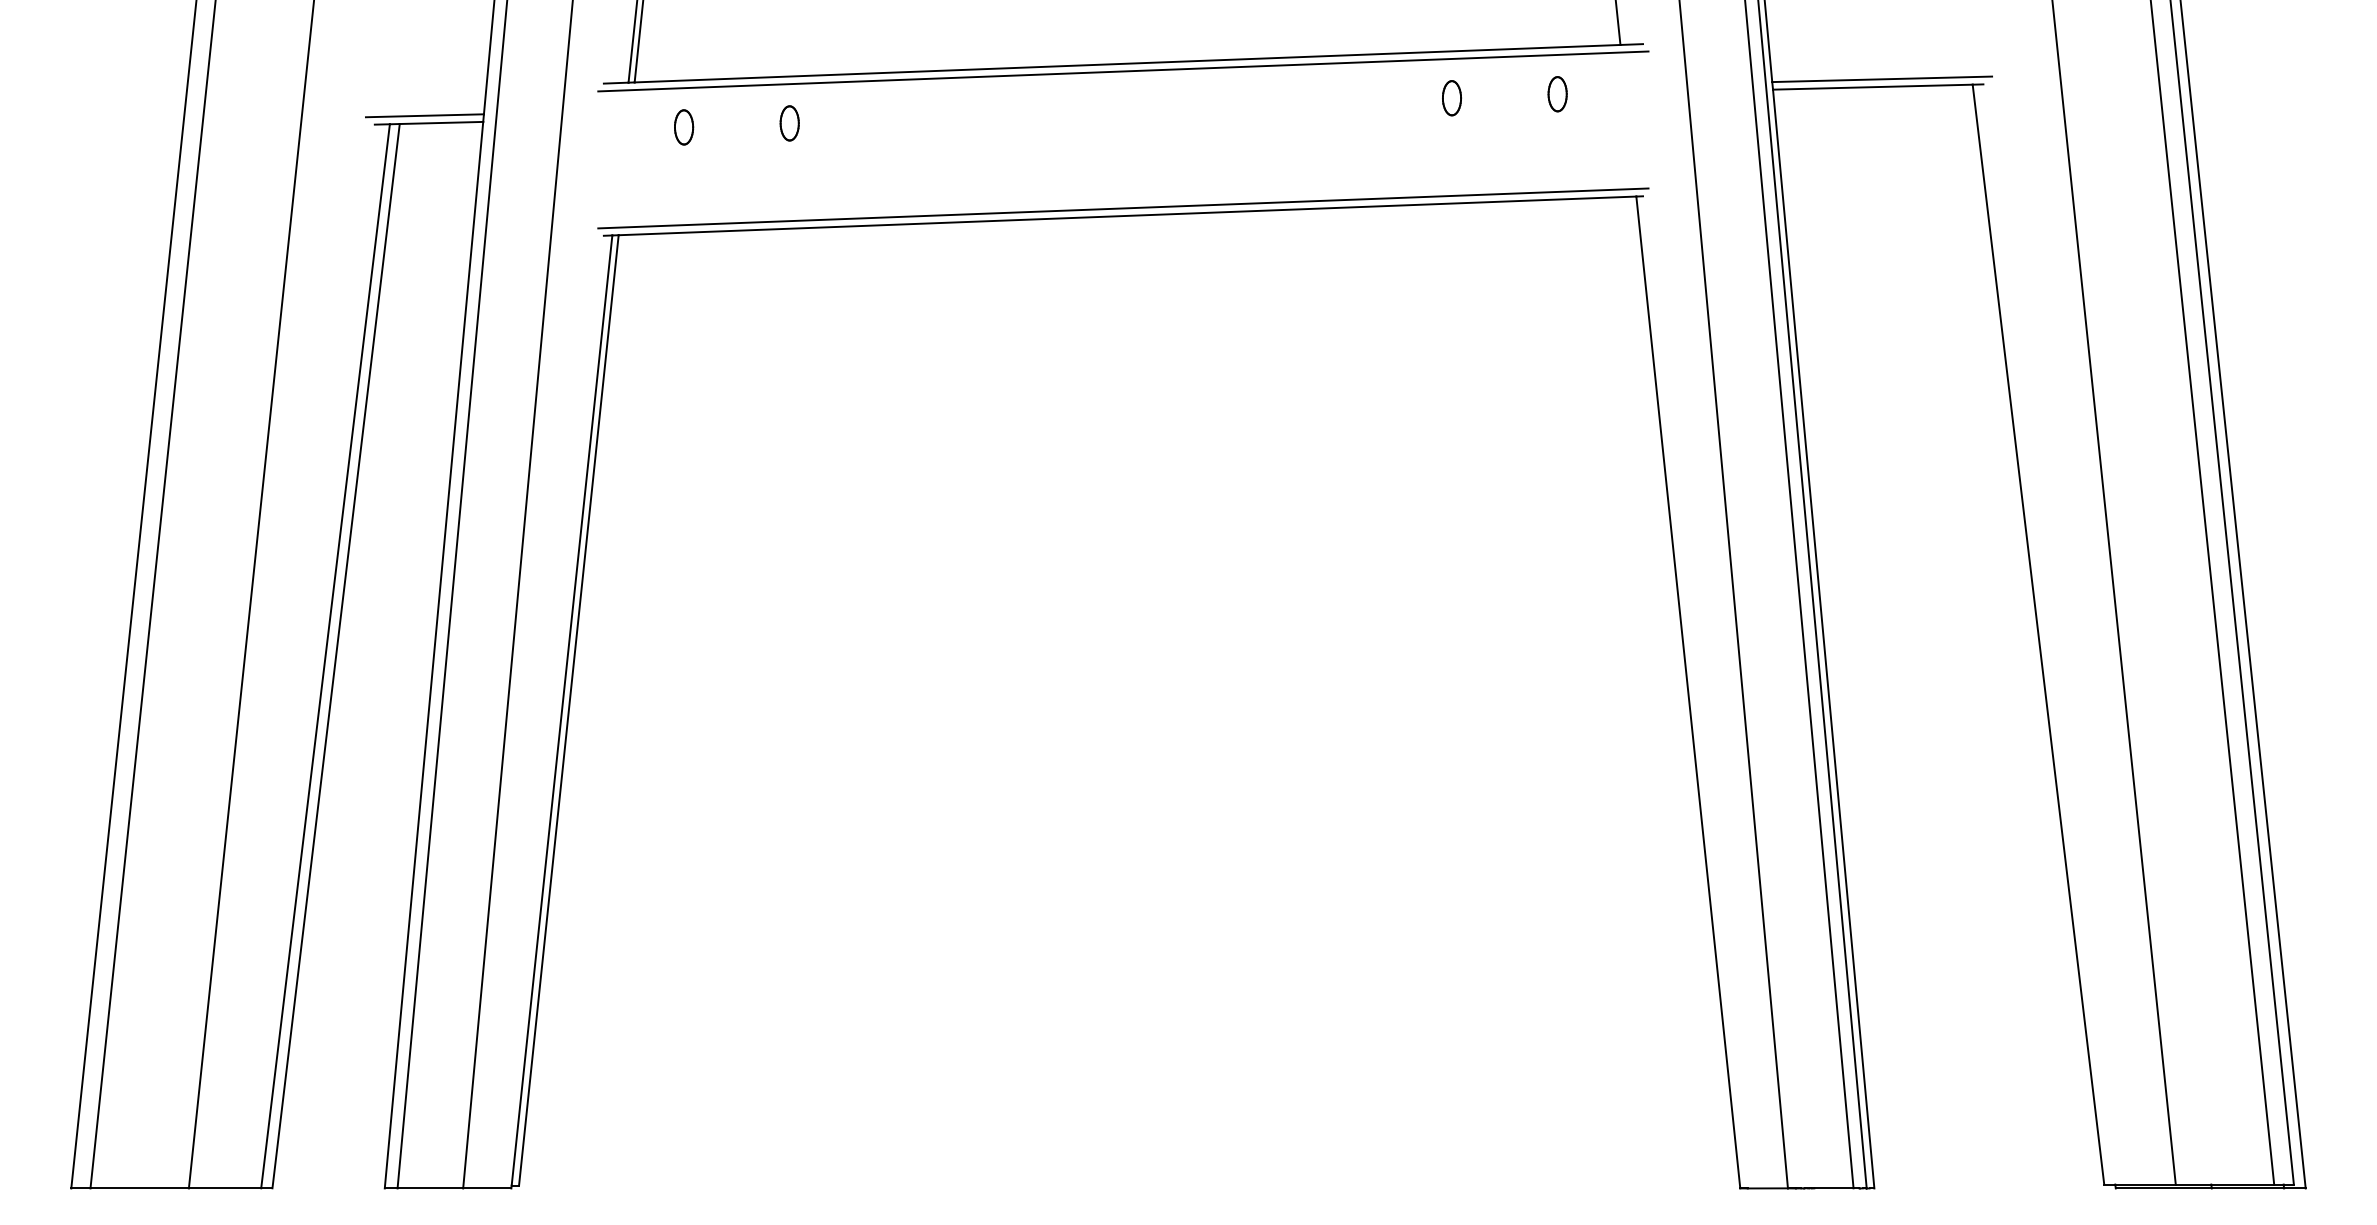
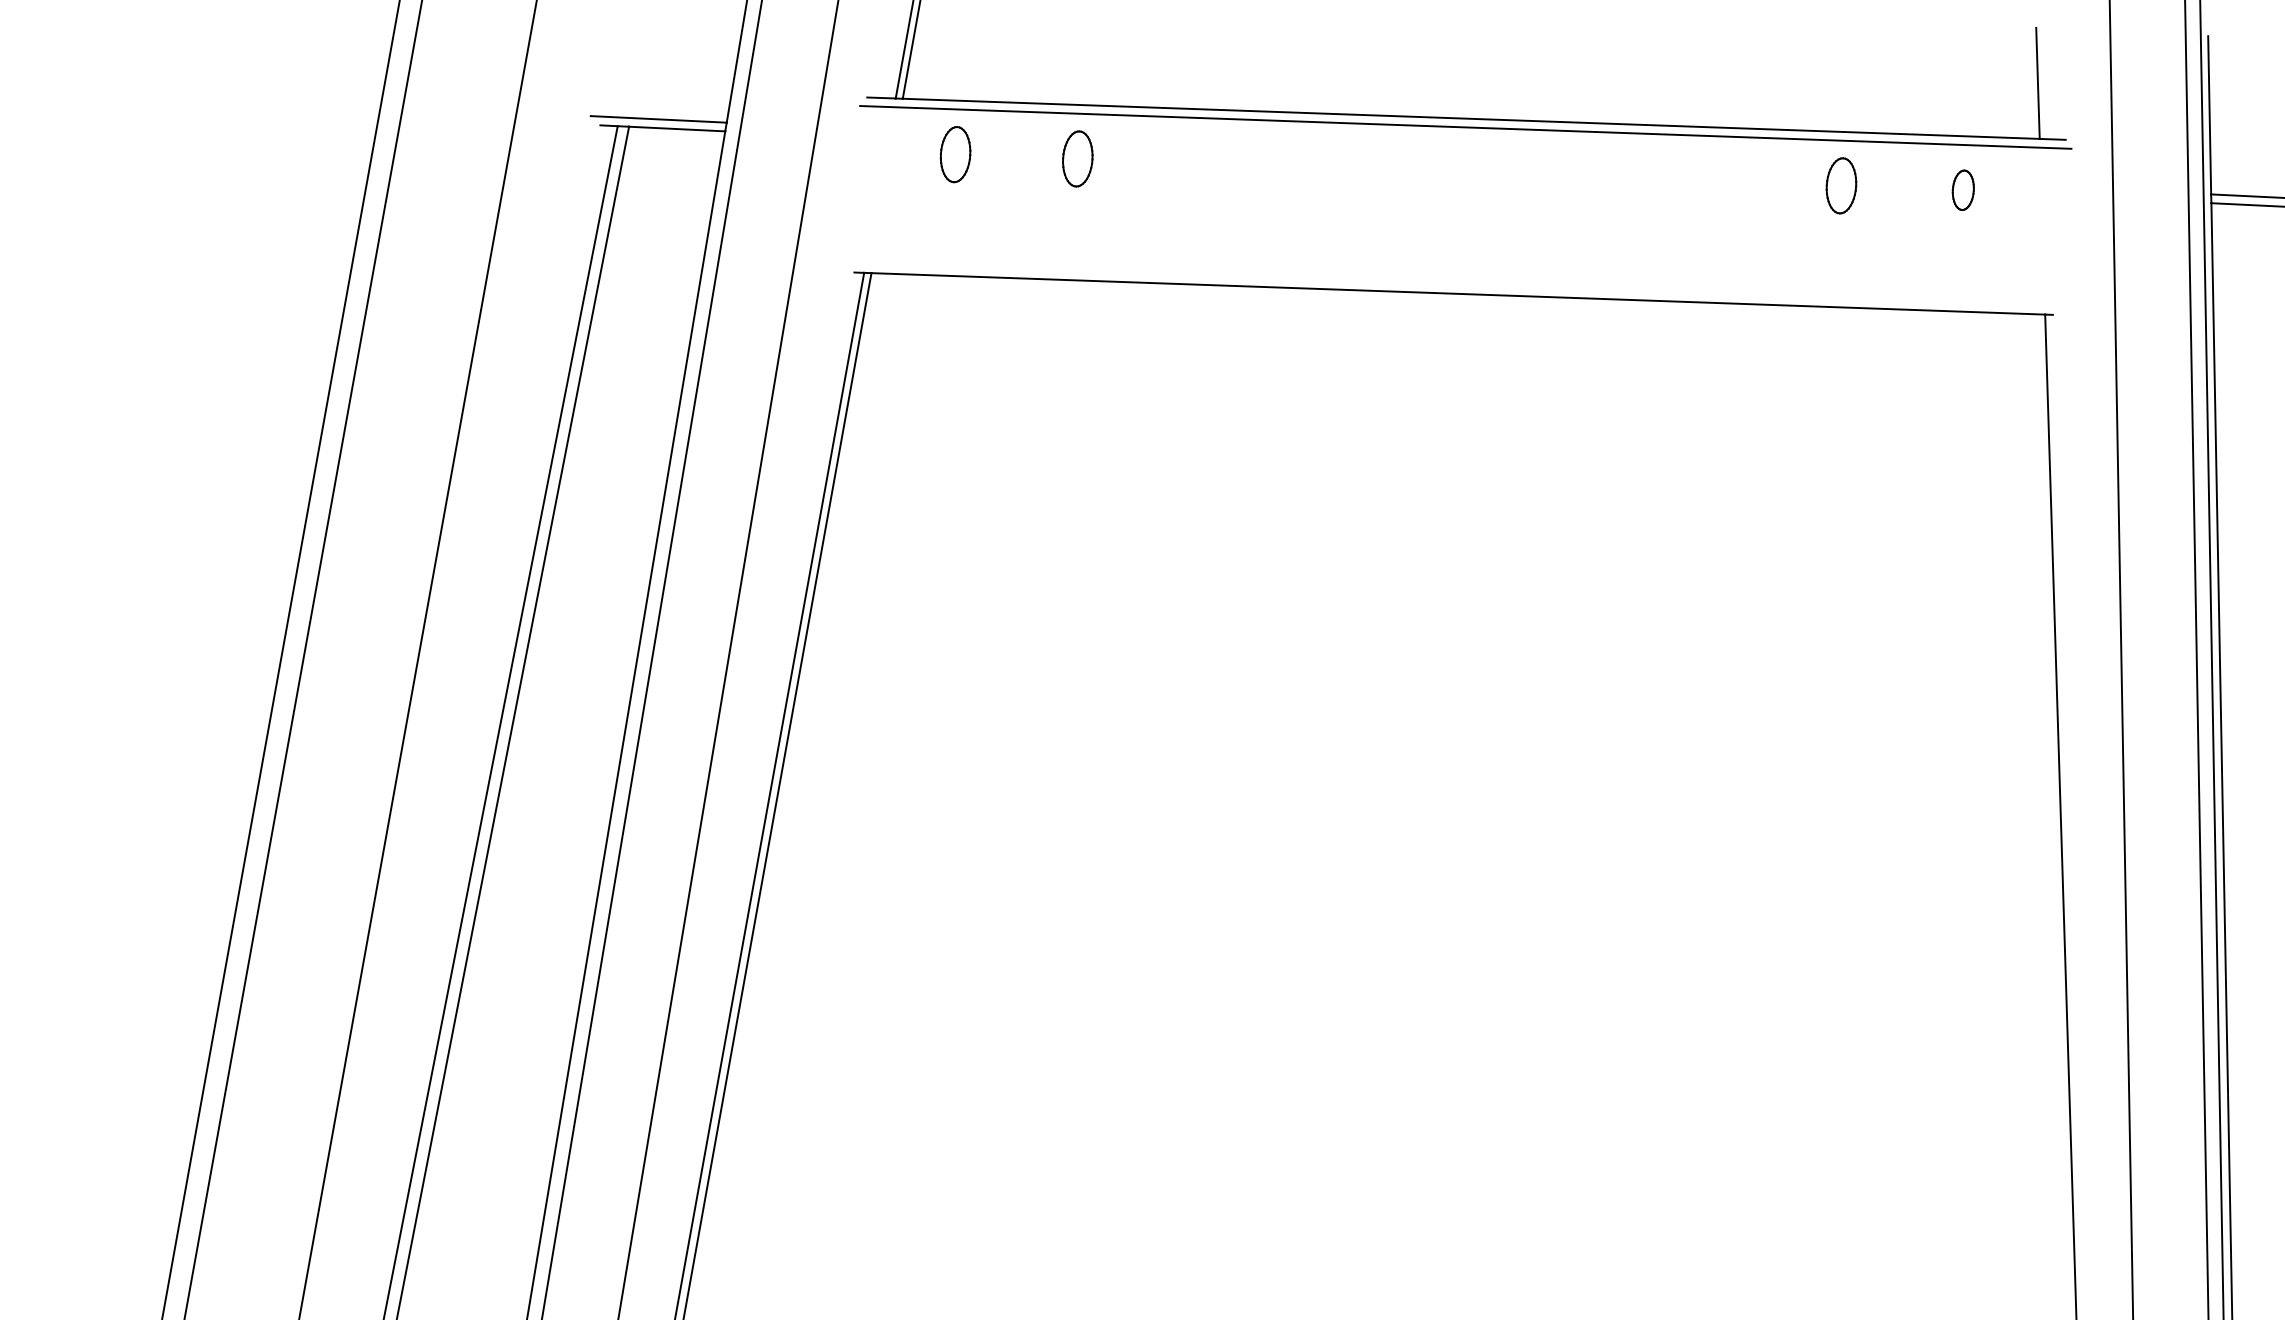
part: (1451, 98) -> (1840, 186), size x1.4
part: (789, 123) -> (1077, 159), size x1.4
part: (684, 127) -> (956, 154), size x1.4
line: (1123, 208) -> (1454, 285), removed

